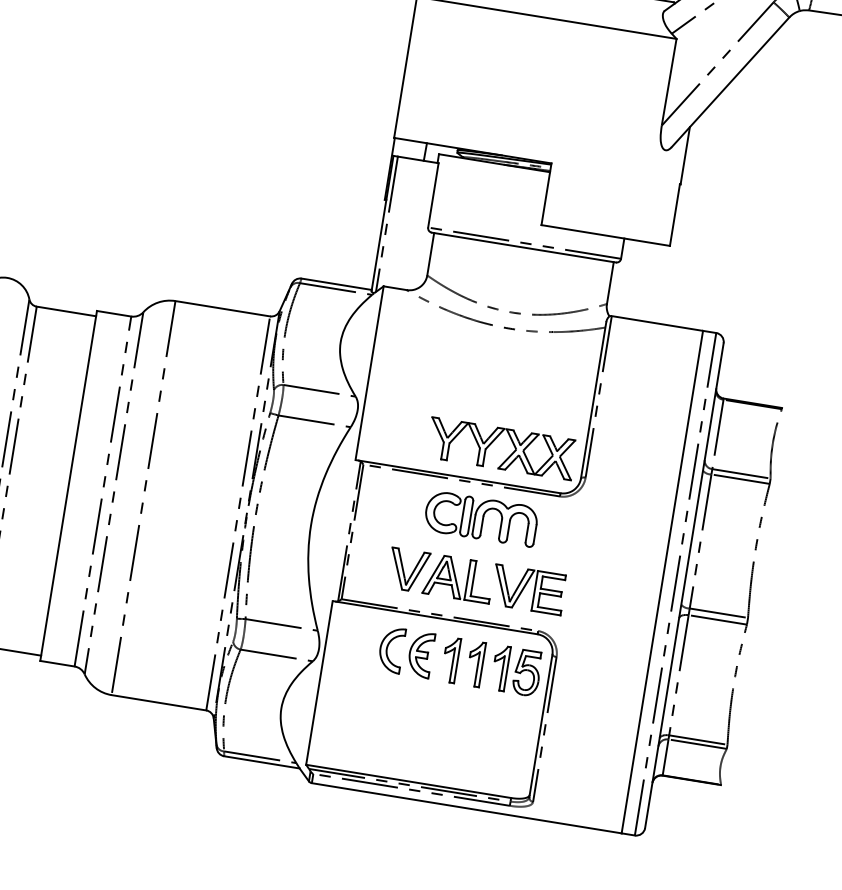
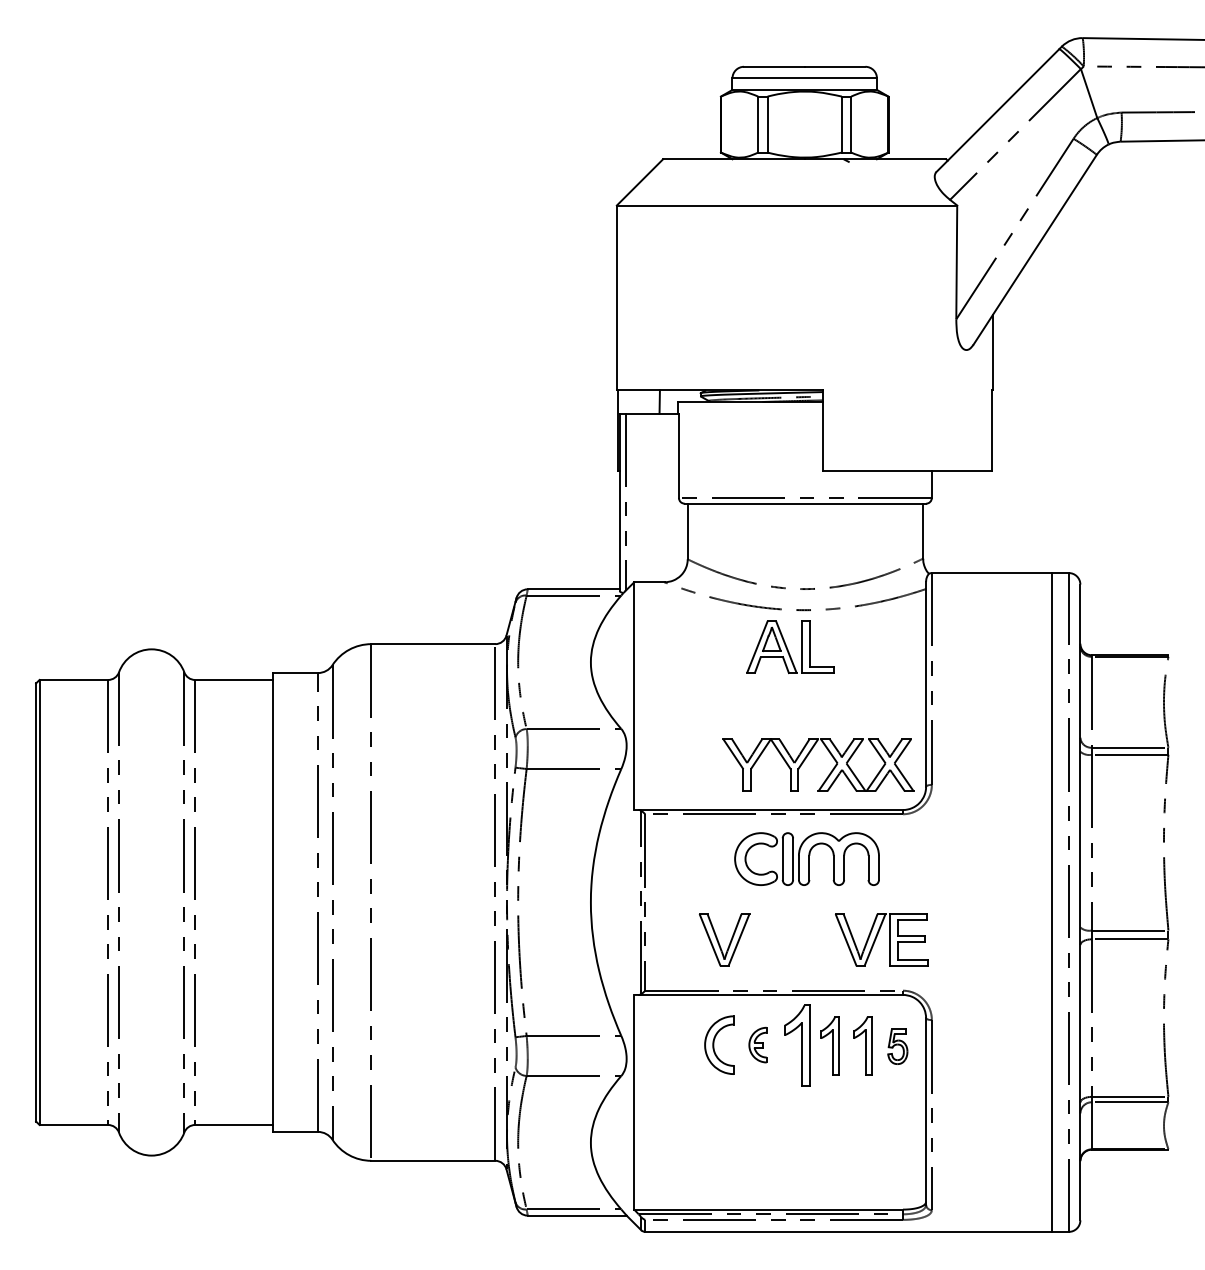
part: (458, 578) -> (790, 647), moved
part: (420, 654) -> (757, 1044), size x0.6
part: (450, 659) -> (797, 1045), size x1.4
part: (527, 672) -> (897, 1046), size x0.6

